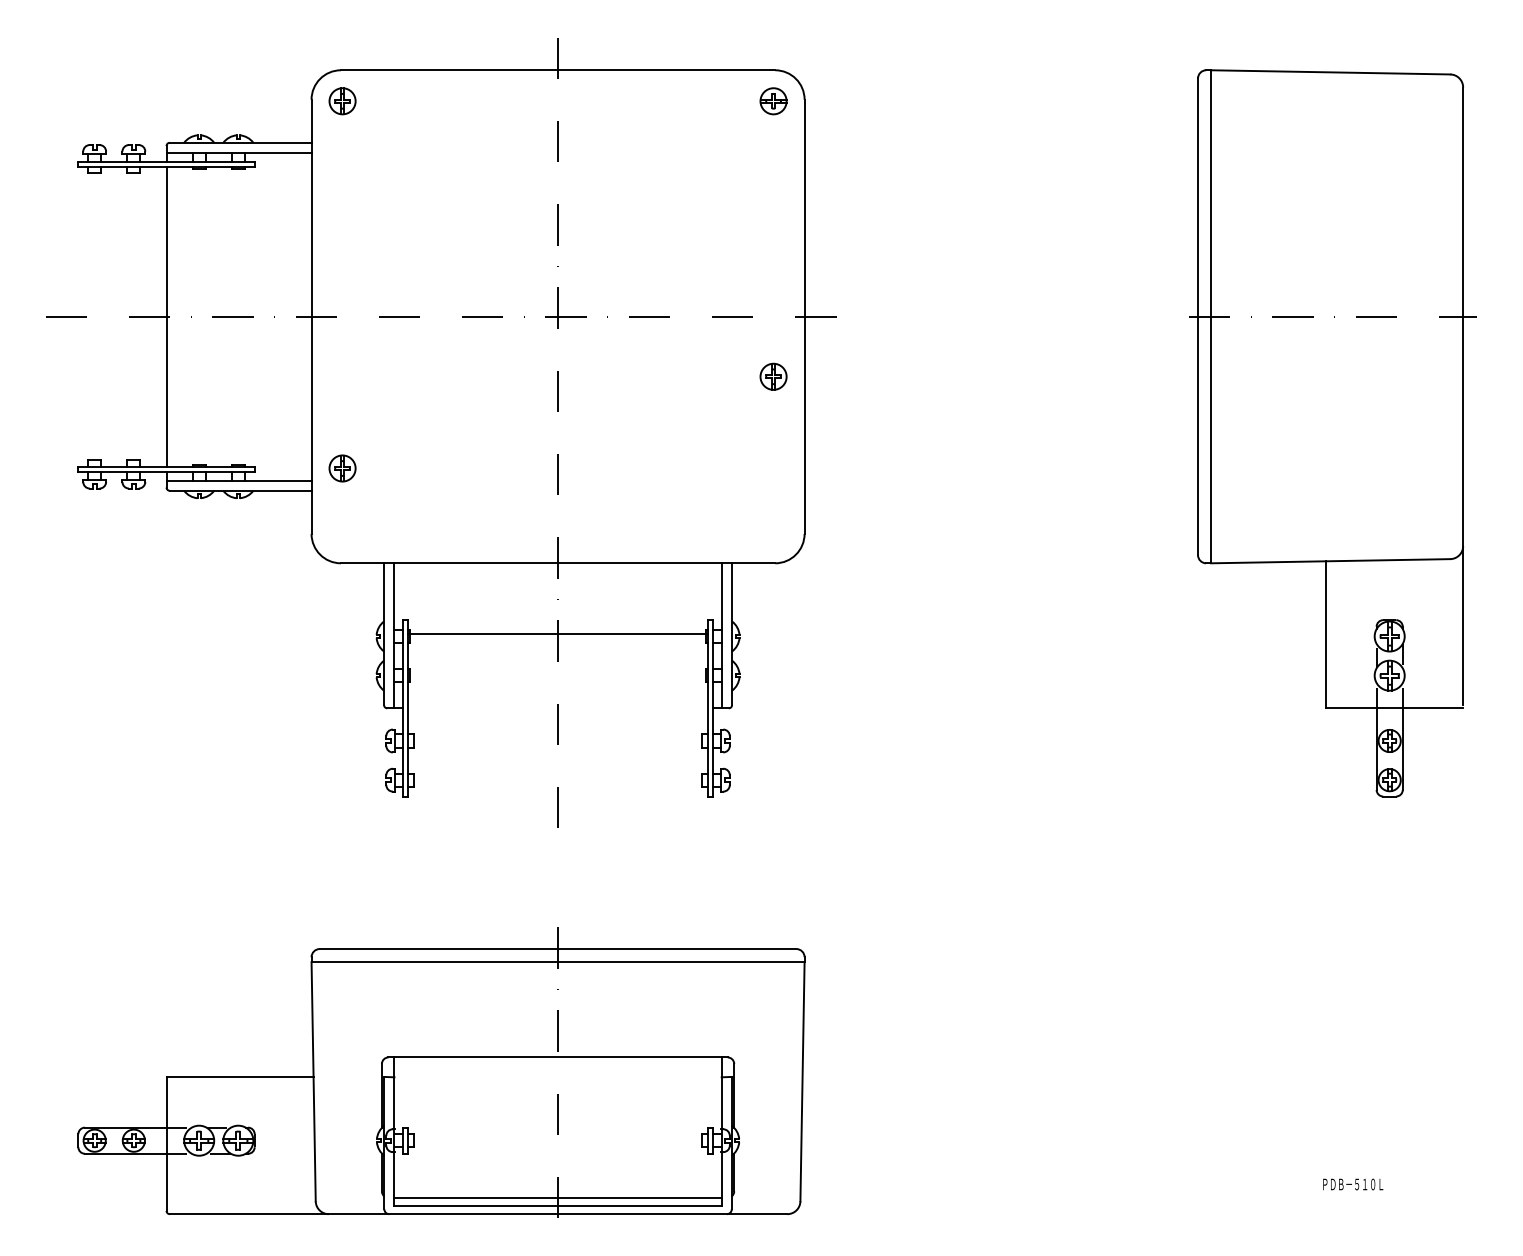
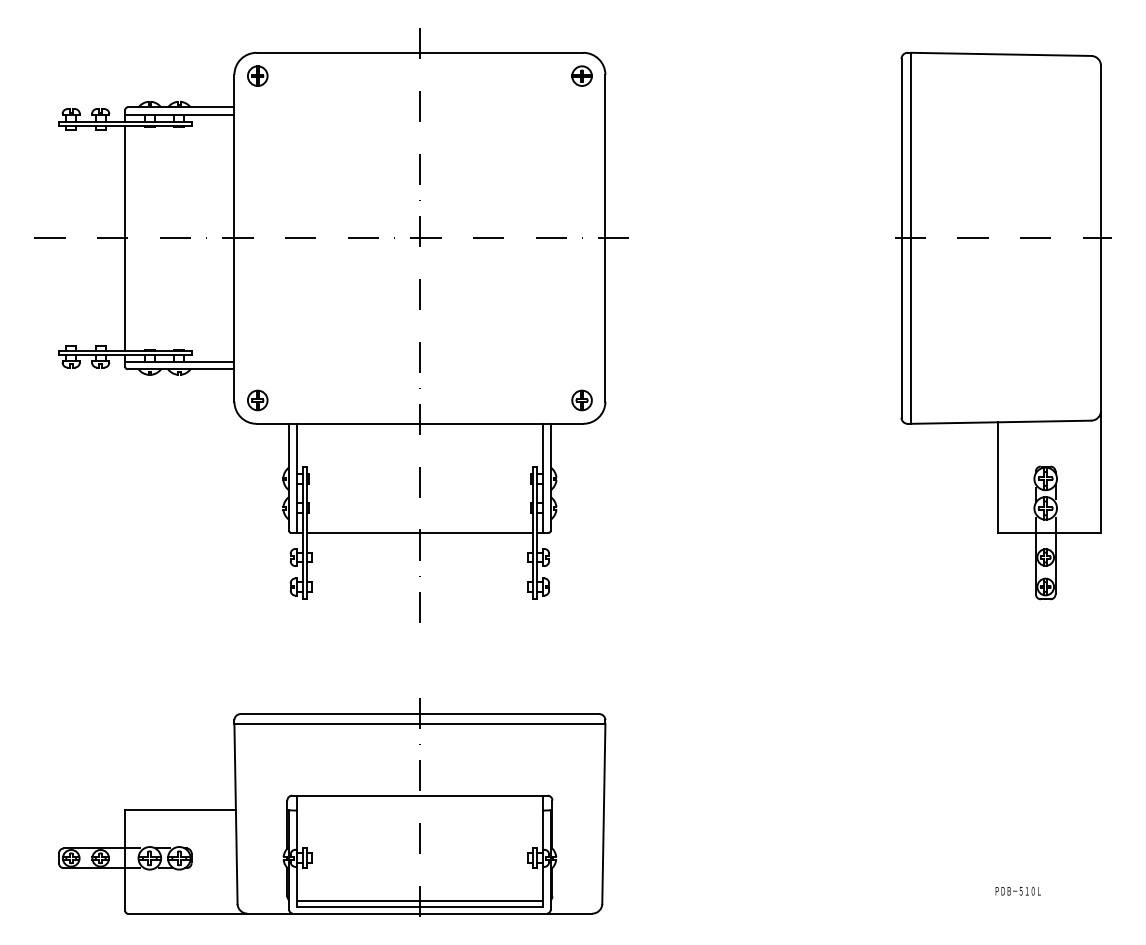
part: (772, 376) -> (581, 400), moved
part: (342, 468) -> (257, 400), moved
line: (557, 633) -> (419, 532), moved

